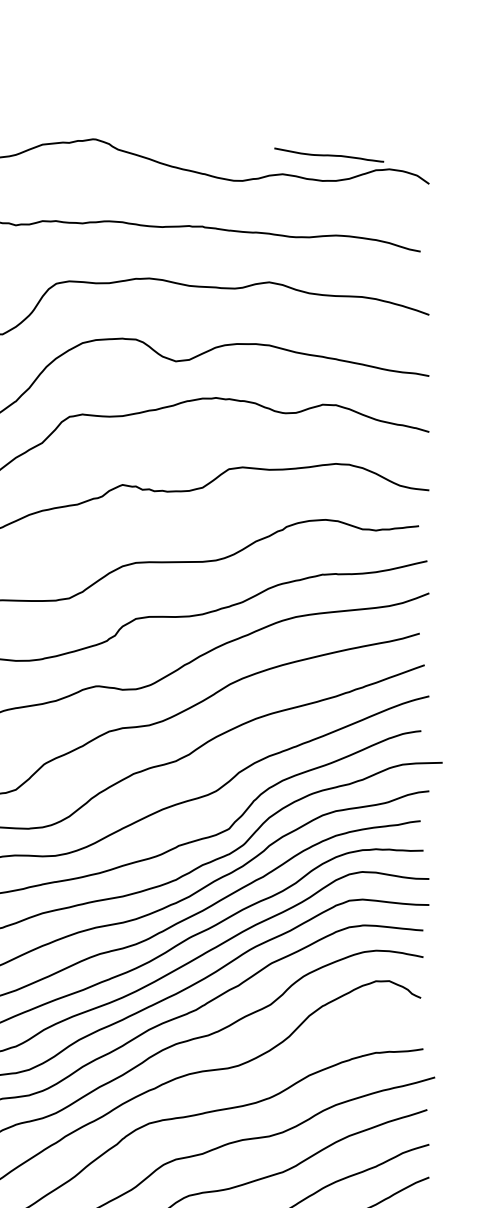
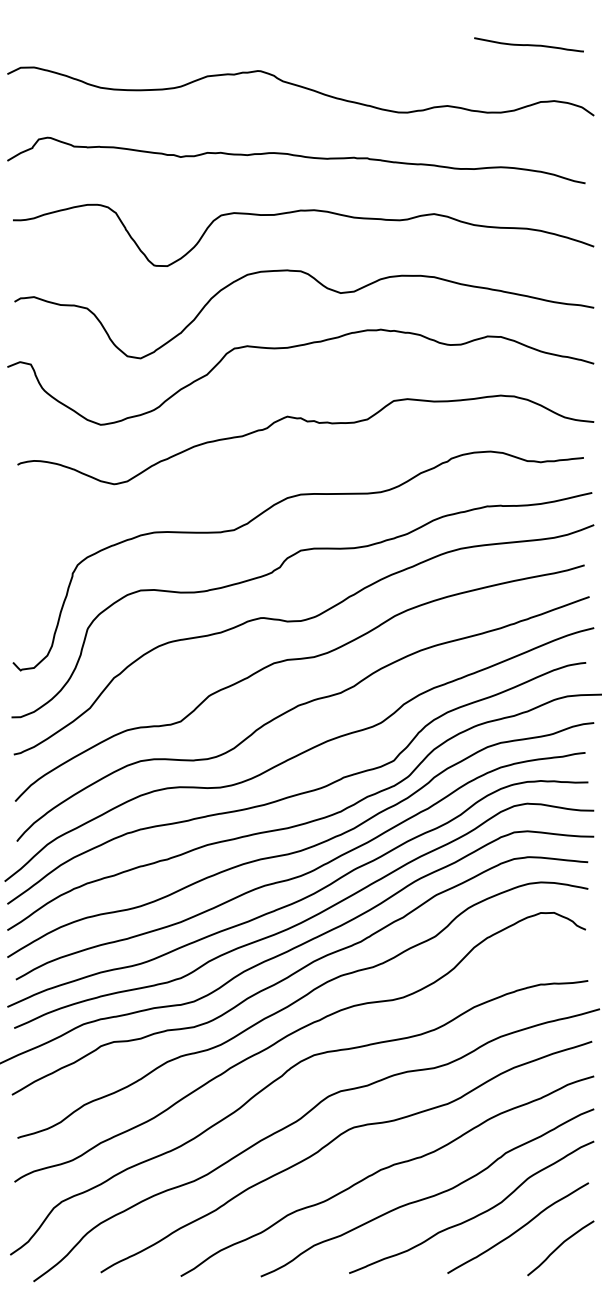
curve: (328, 154) -> (528, 44), moved

